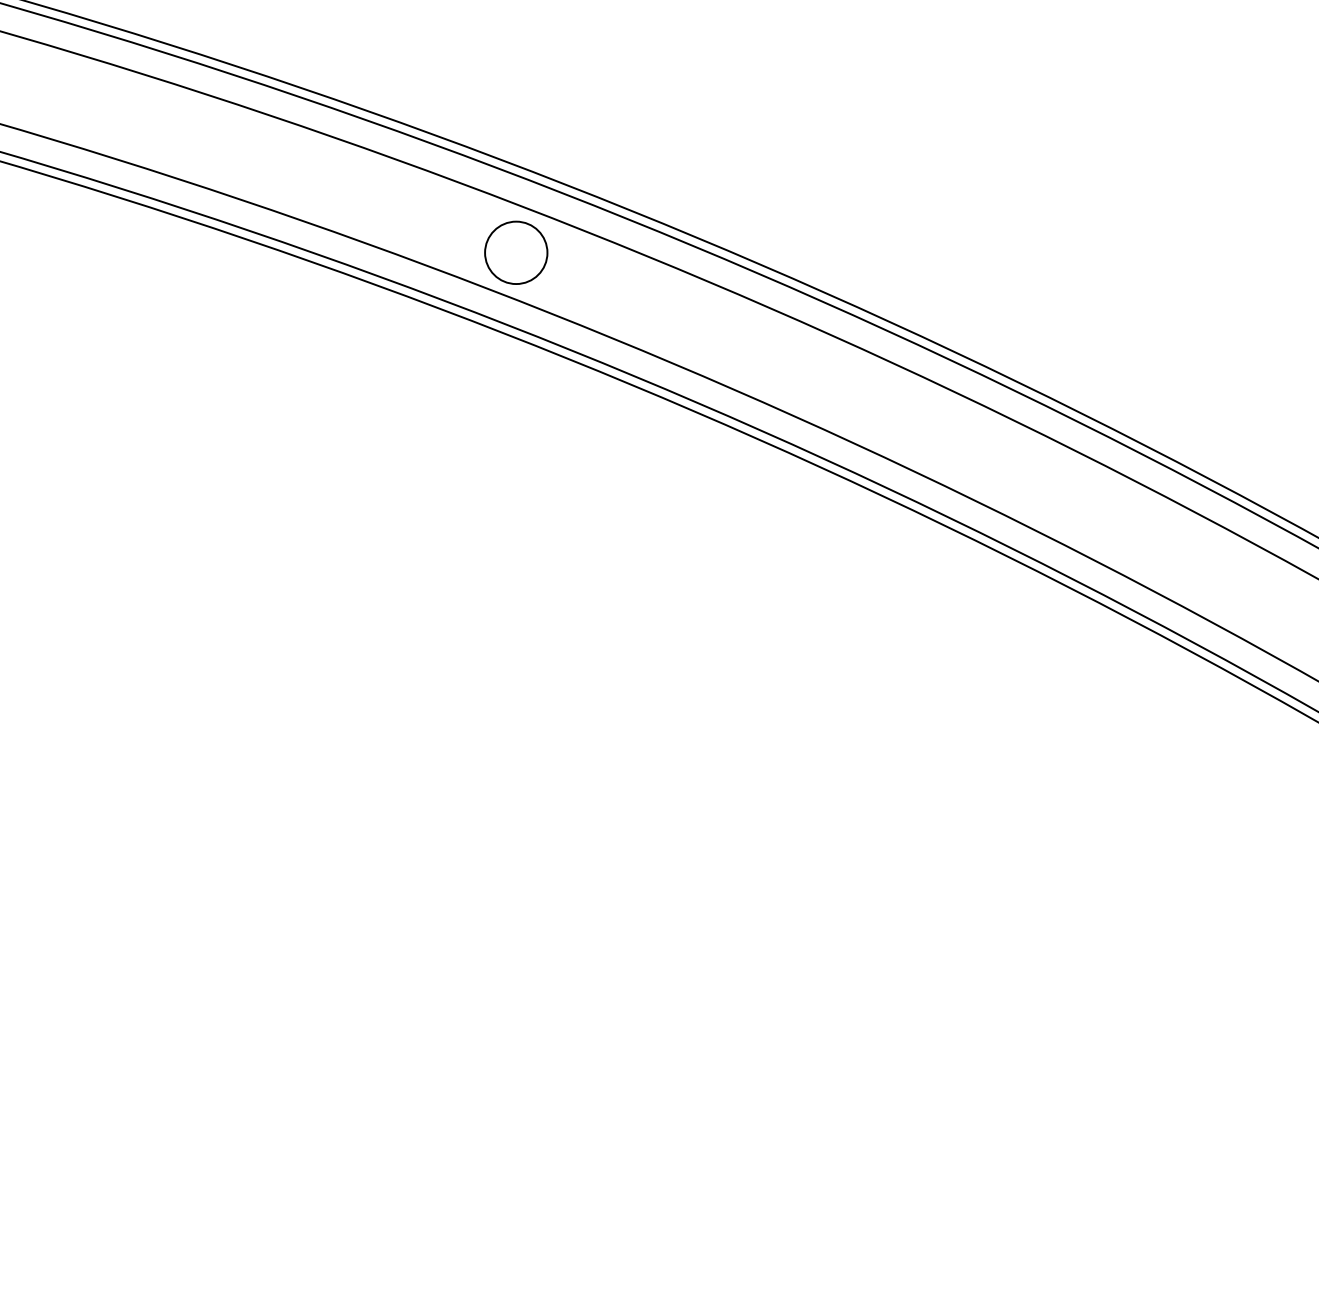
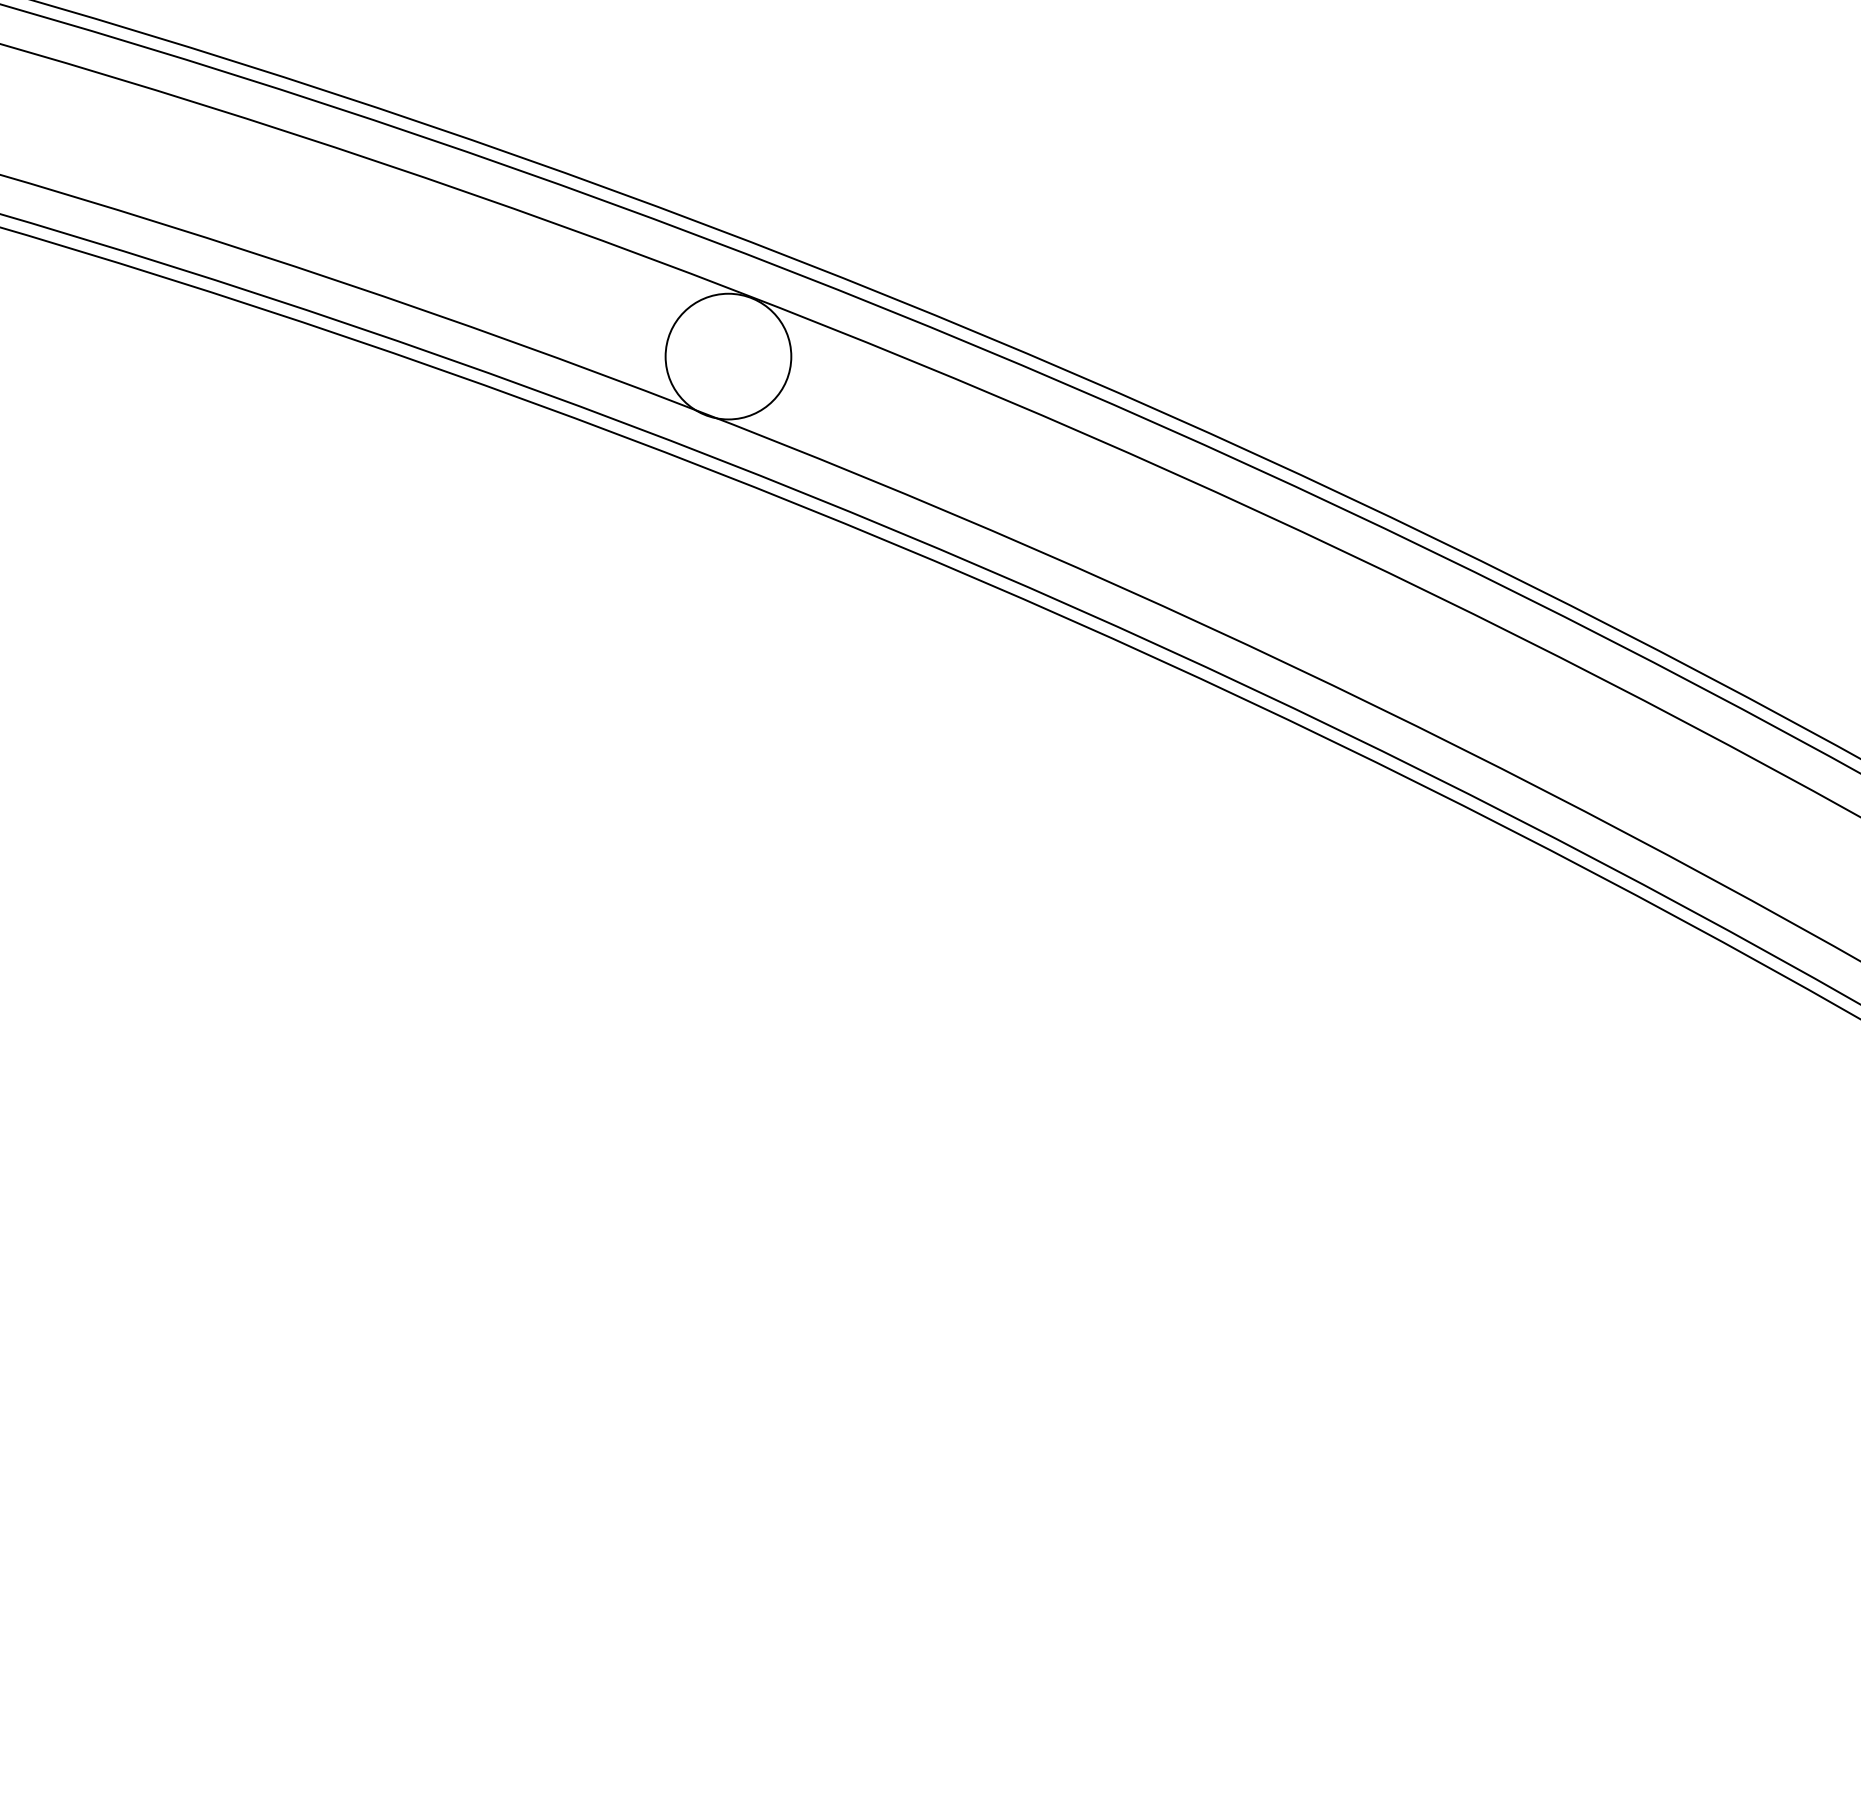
circle: (516, 252) -> (728, 356), size x1.43

